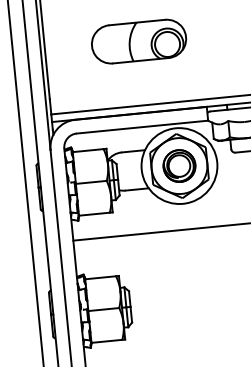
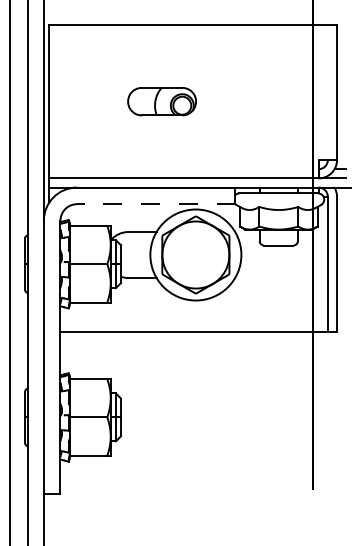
part: (138, 41) -> (161, 101), size x0.6
line: (141, 127) -> (155, 204), solid -> dashed
part: (179, 166) -> (195, 255), removed

